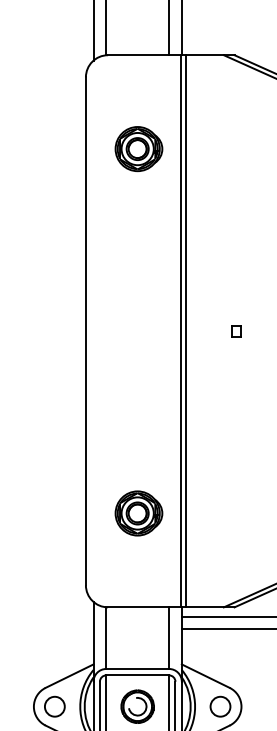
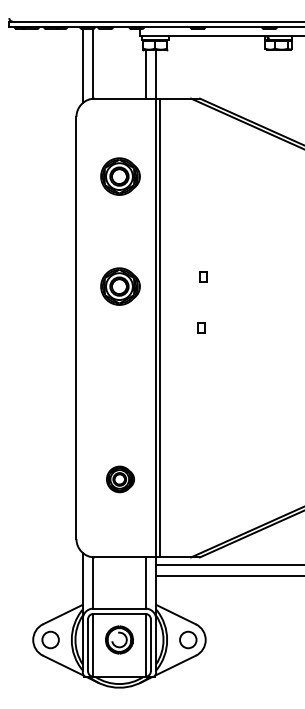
part: (238, 269) -> (203, 276), added
part: (138, 281) -> (120, 286), added
part: (138, 513) -> (120, 479), size x0.7

